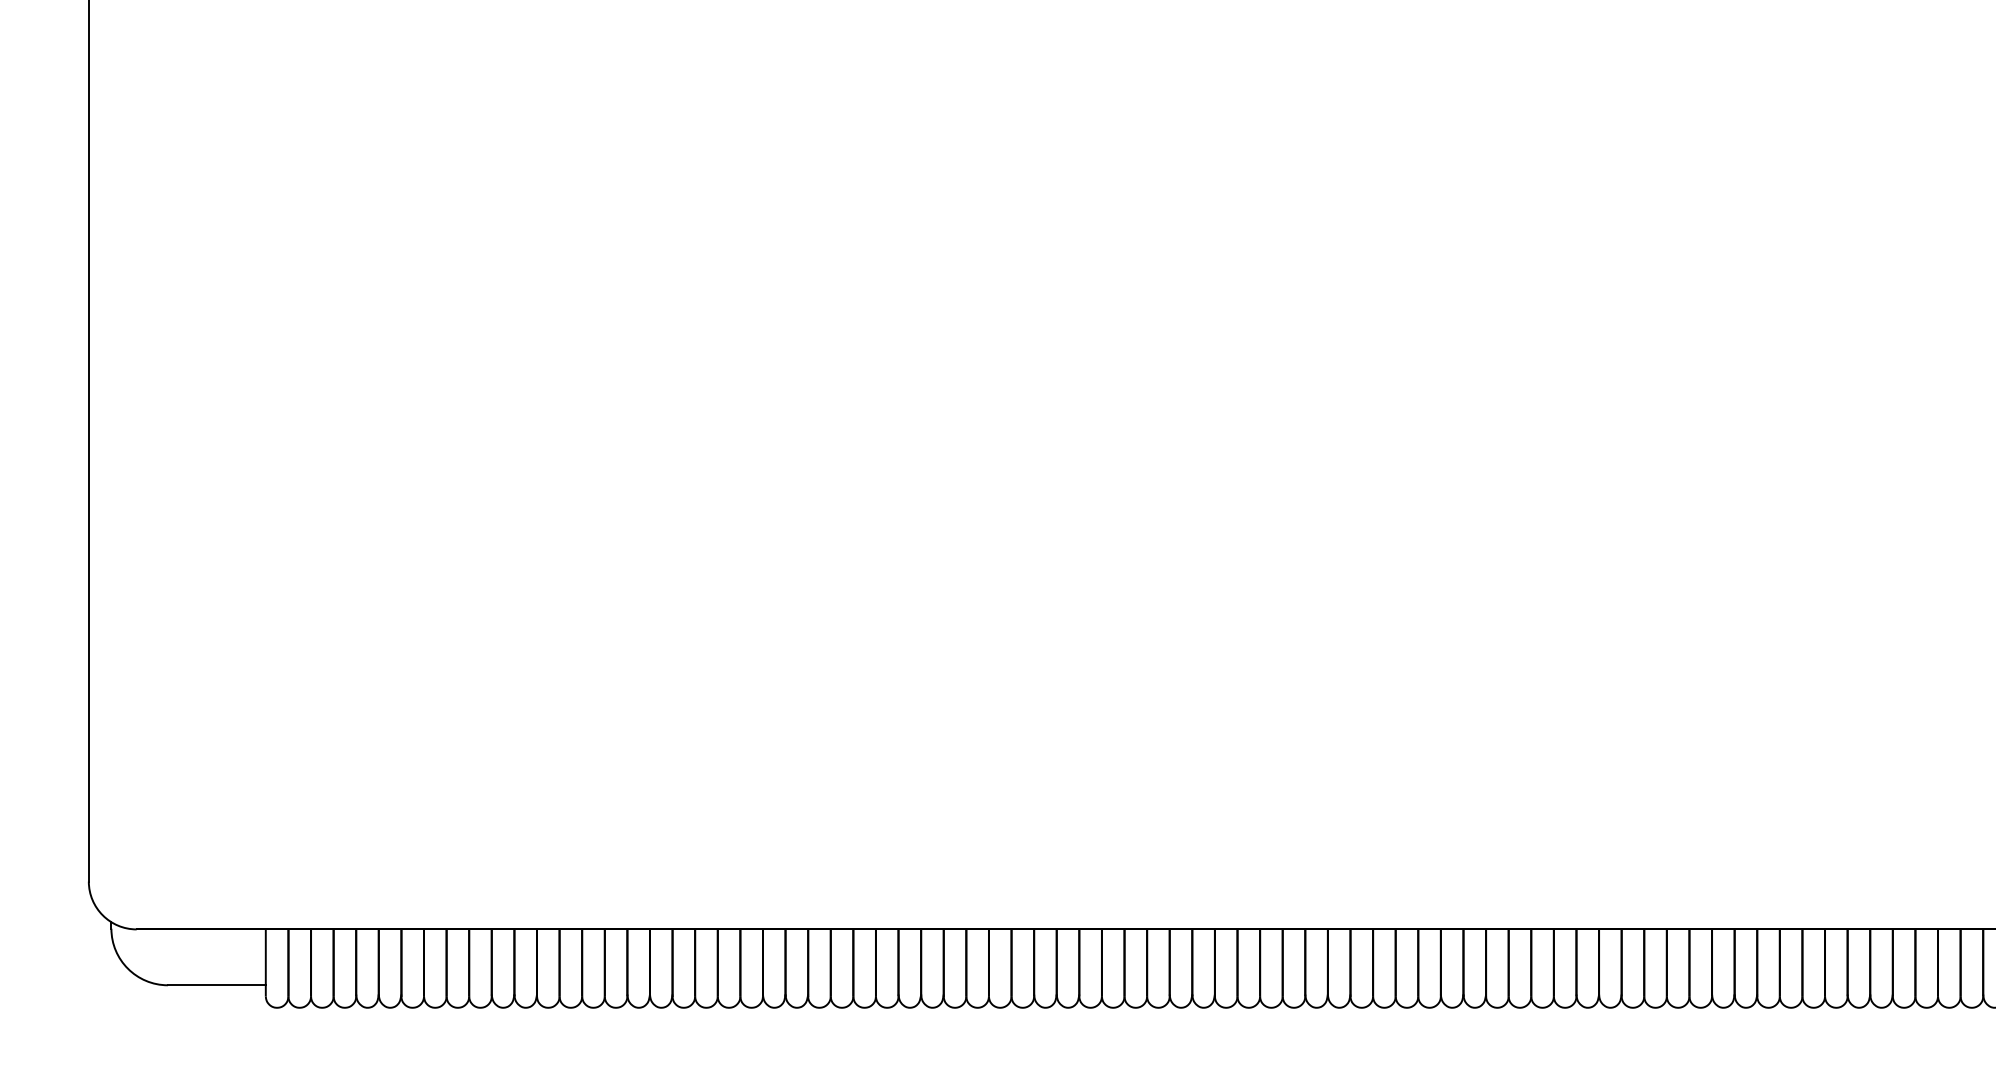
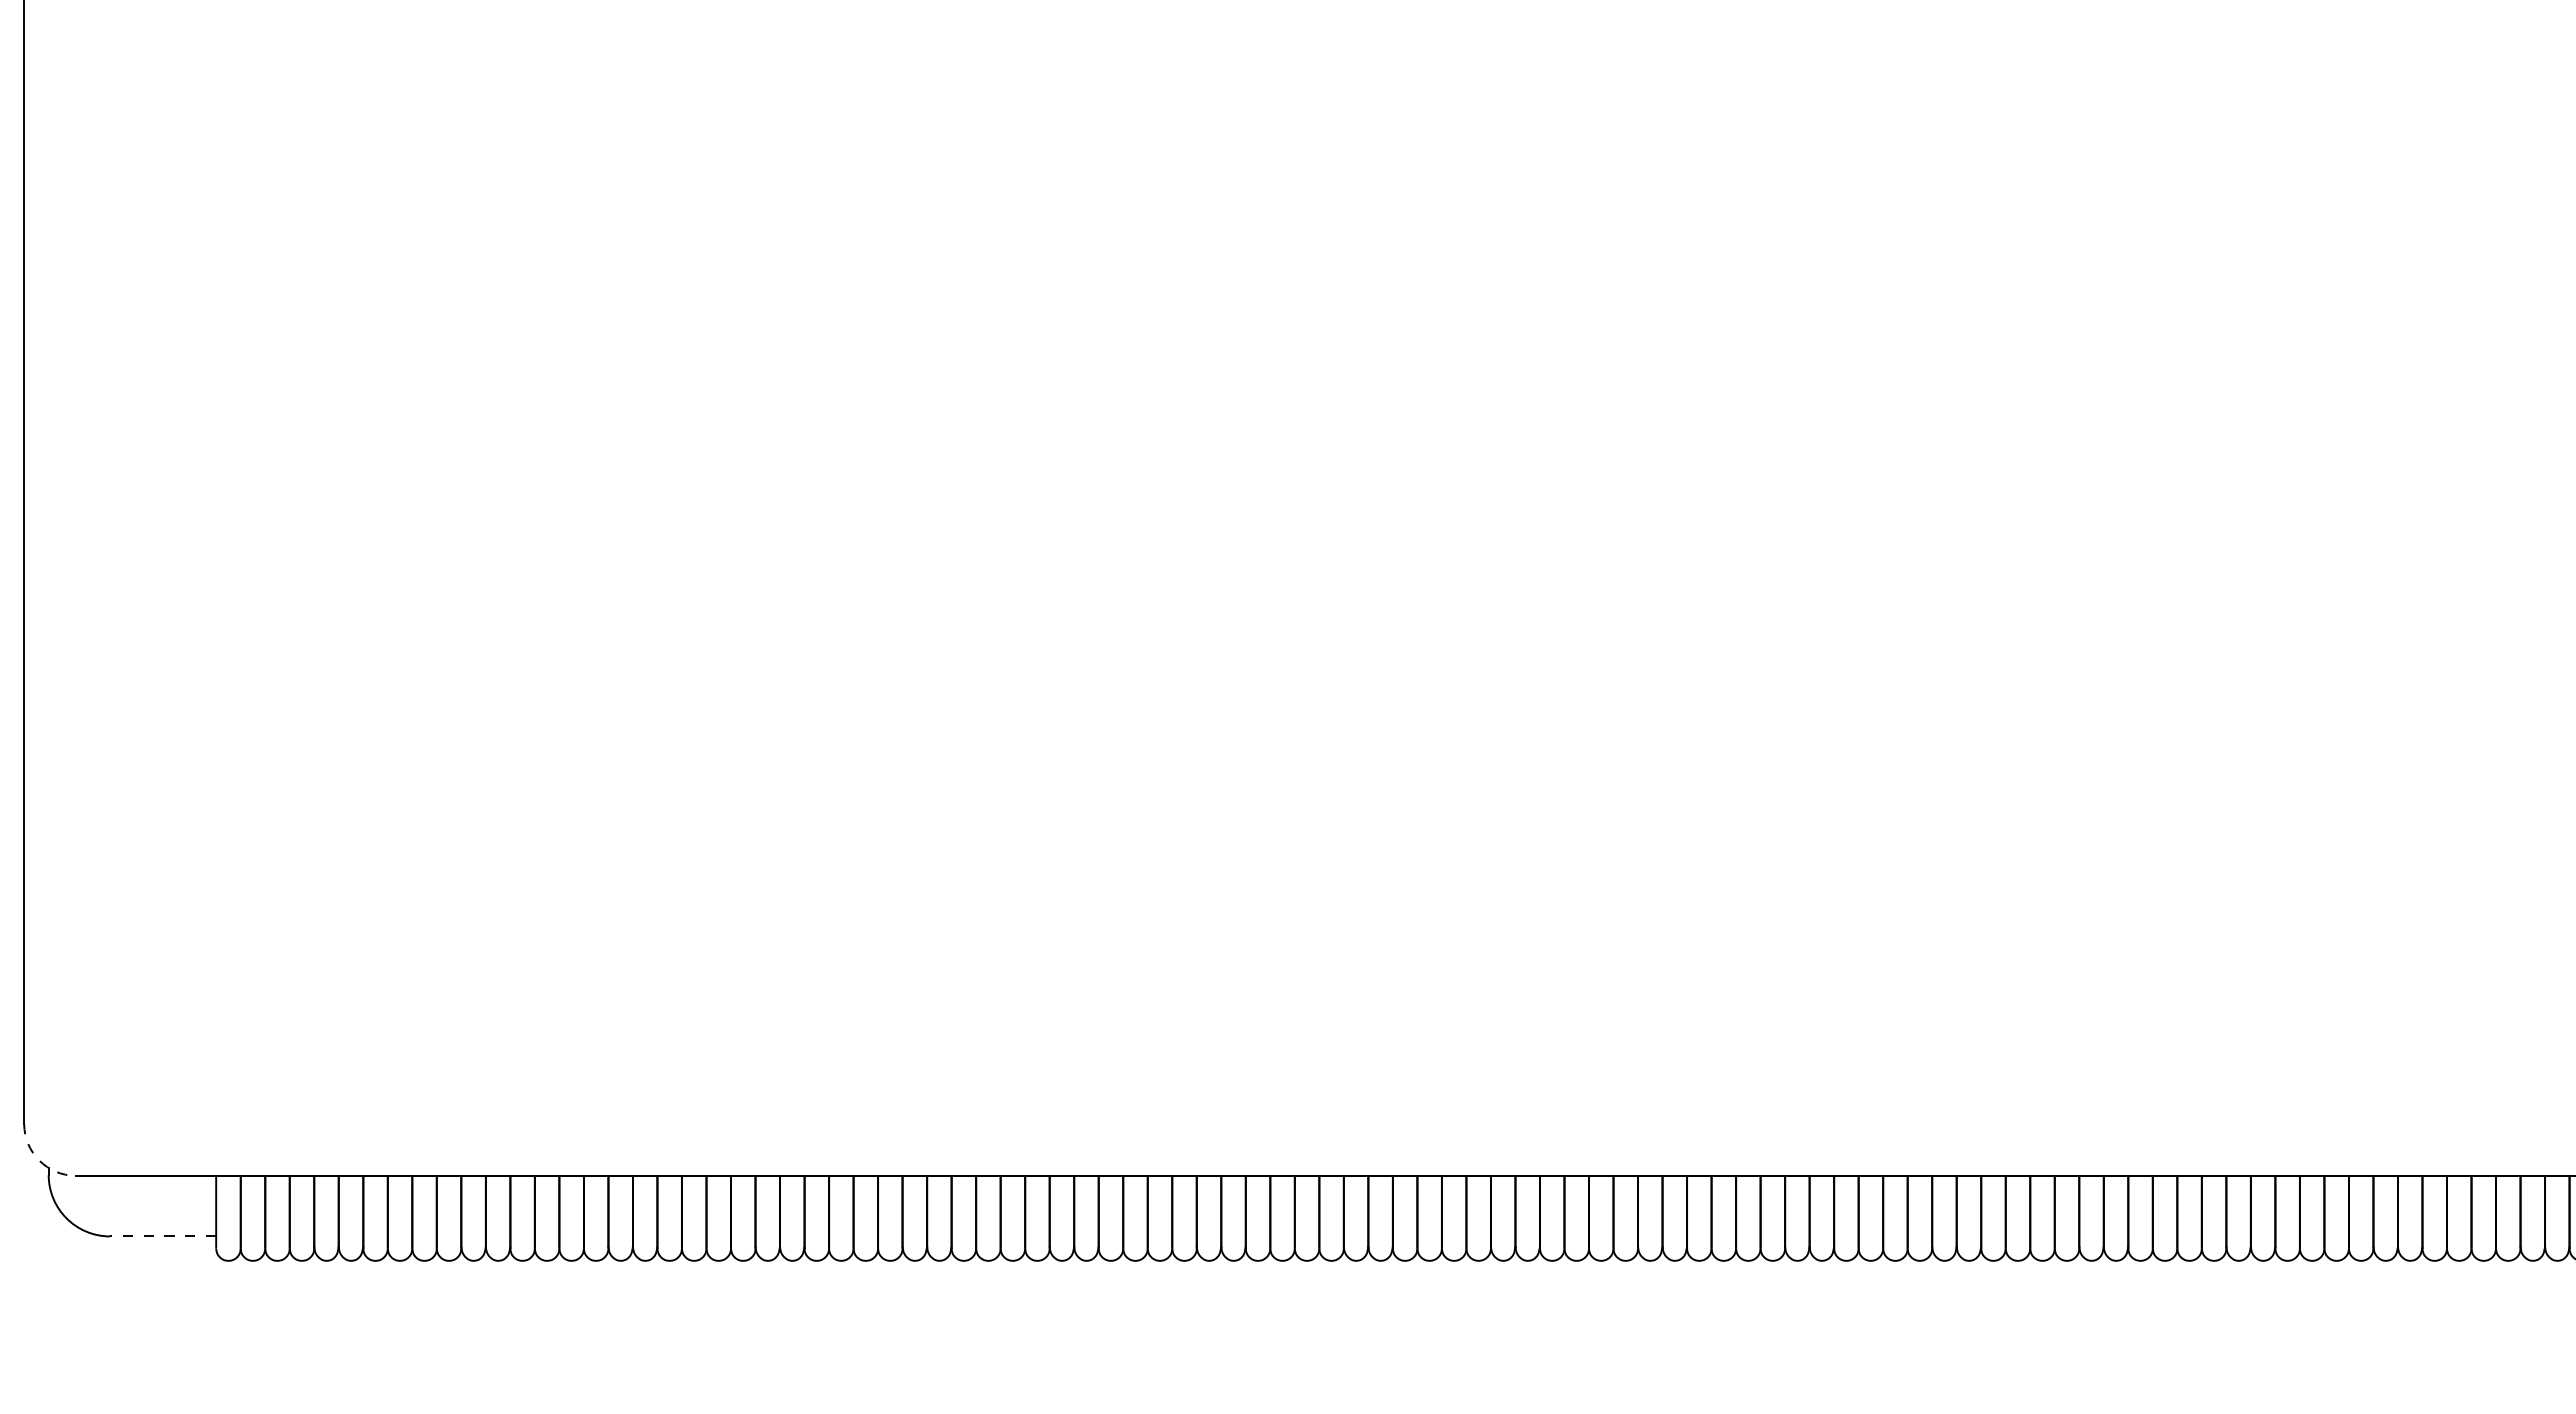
arc: (102, 915) -> (39, 1160), solid -> dashed
line: (216, 985) -> (162, 1236), solid -> dashed

